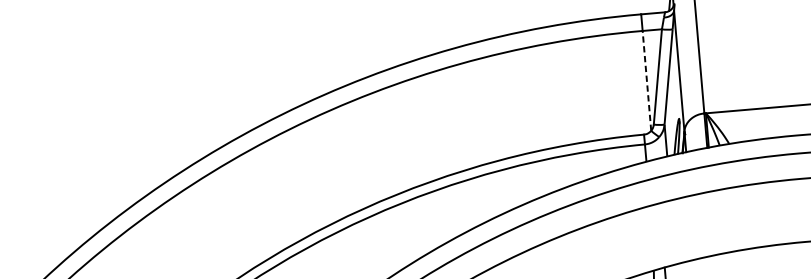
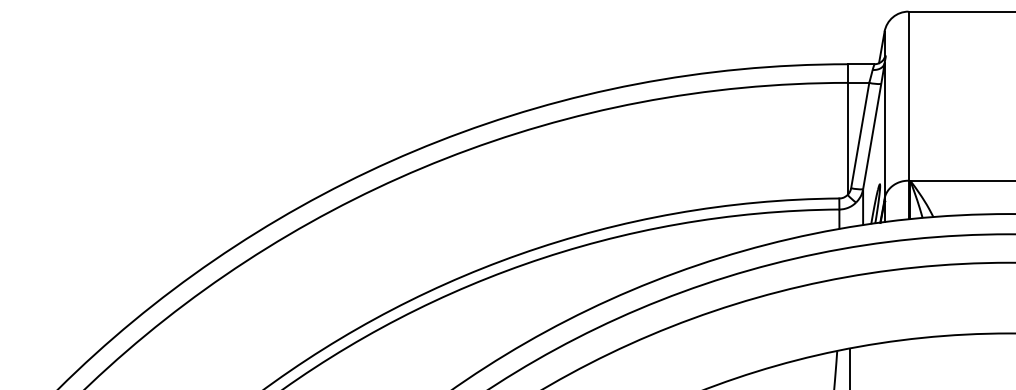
line: (646, 80) -> (847, 138), dashed -> solid

